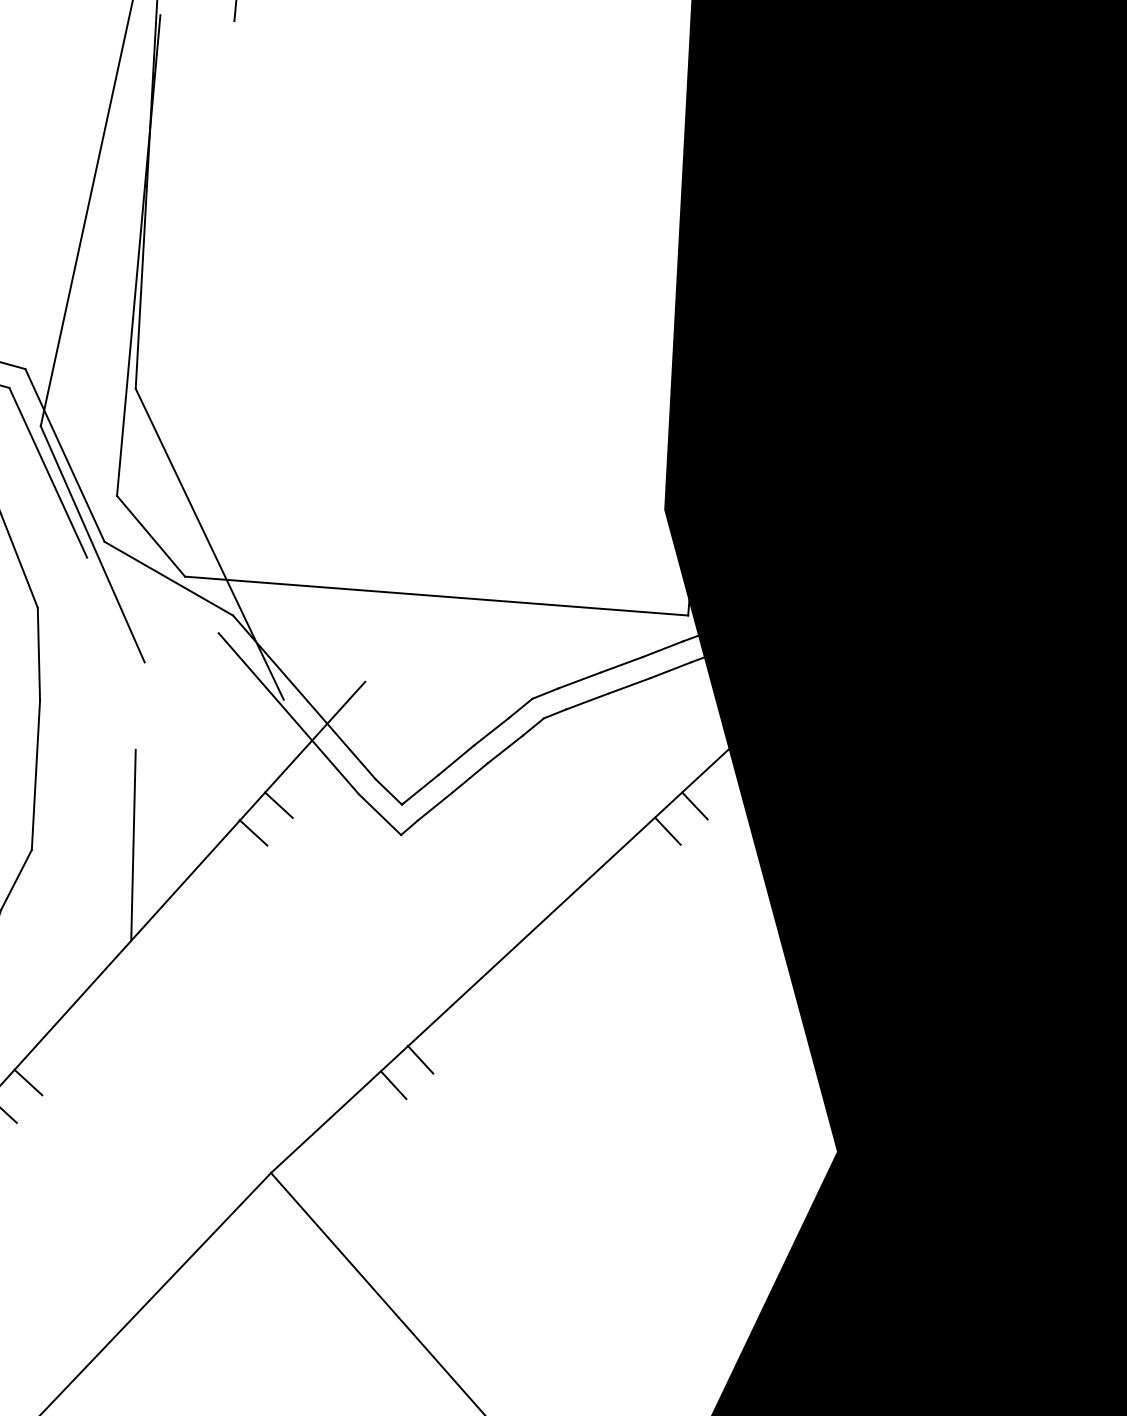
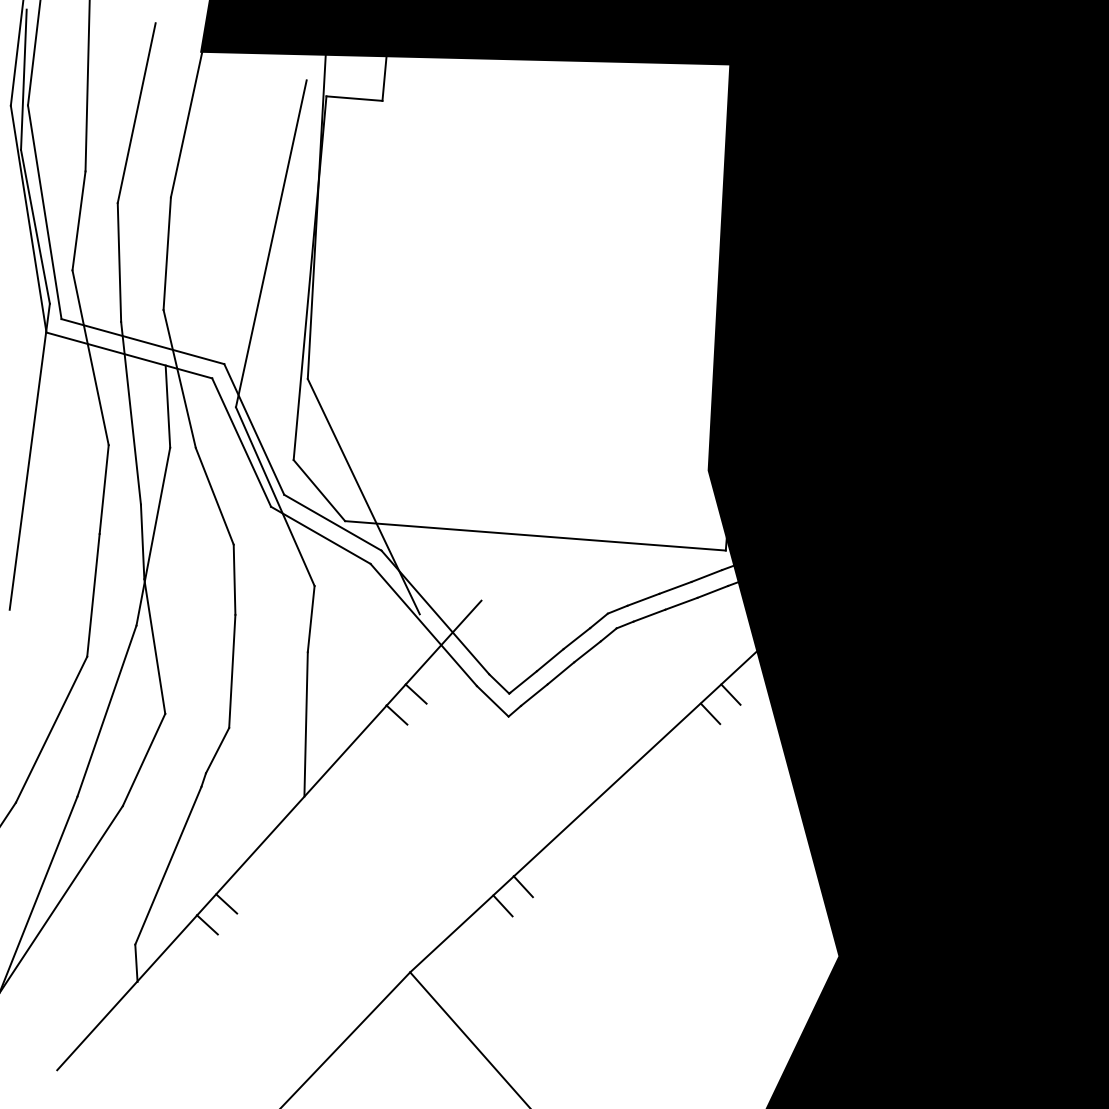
line: (197, 18) -> (354, 98), added
line: (152, 594) -> (320, 534), added
line: (139, 706) -> (310, 619), added

